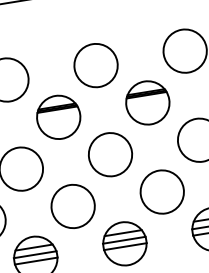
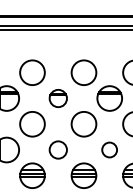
part: (59, 117) -> (58, 98), size x0.7
circle: (161, 191) -> (109, 149), size x0.6
circle: (73, 205) -> (58, 149), size x0.7

